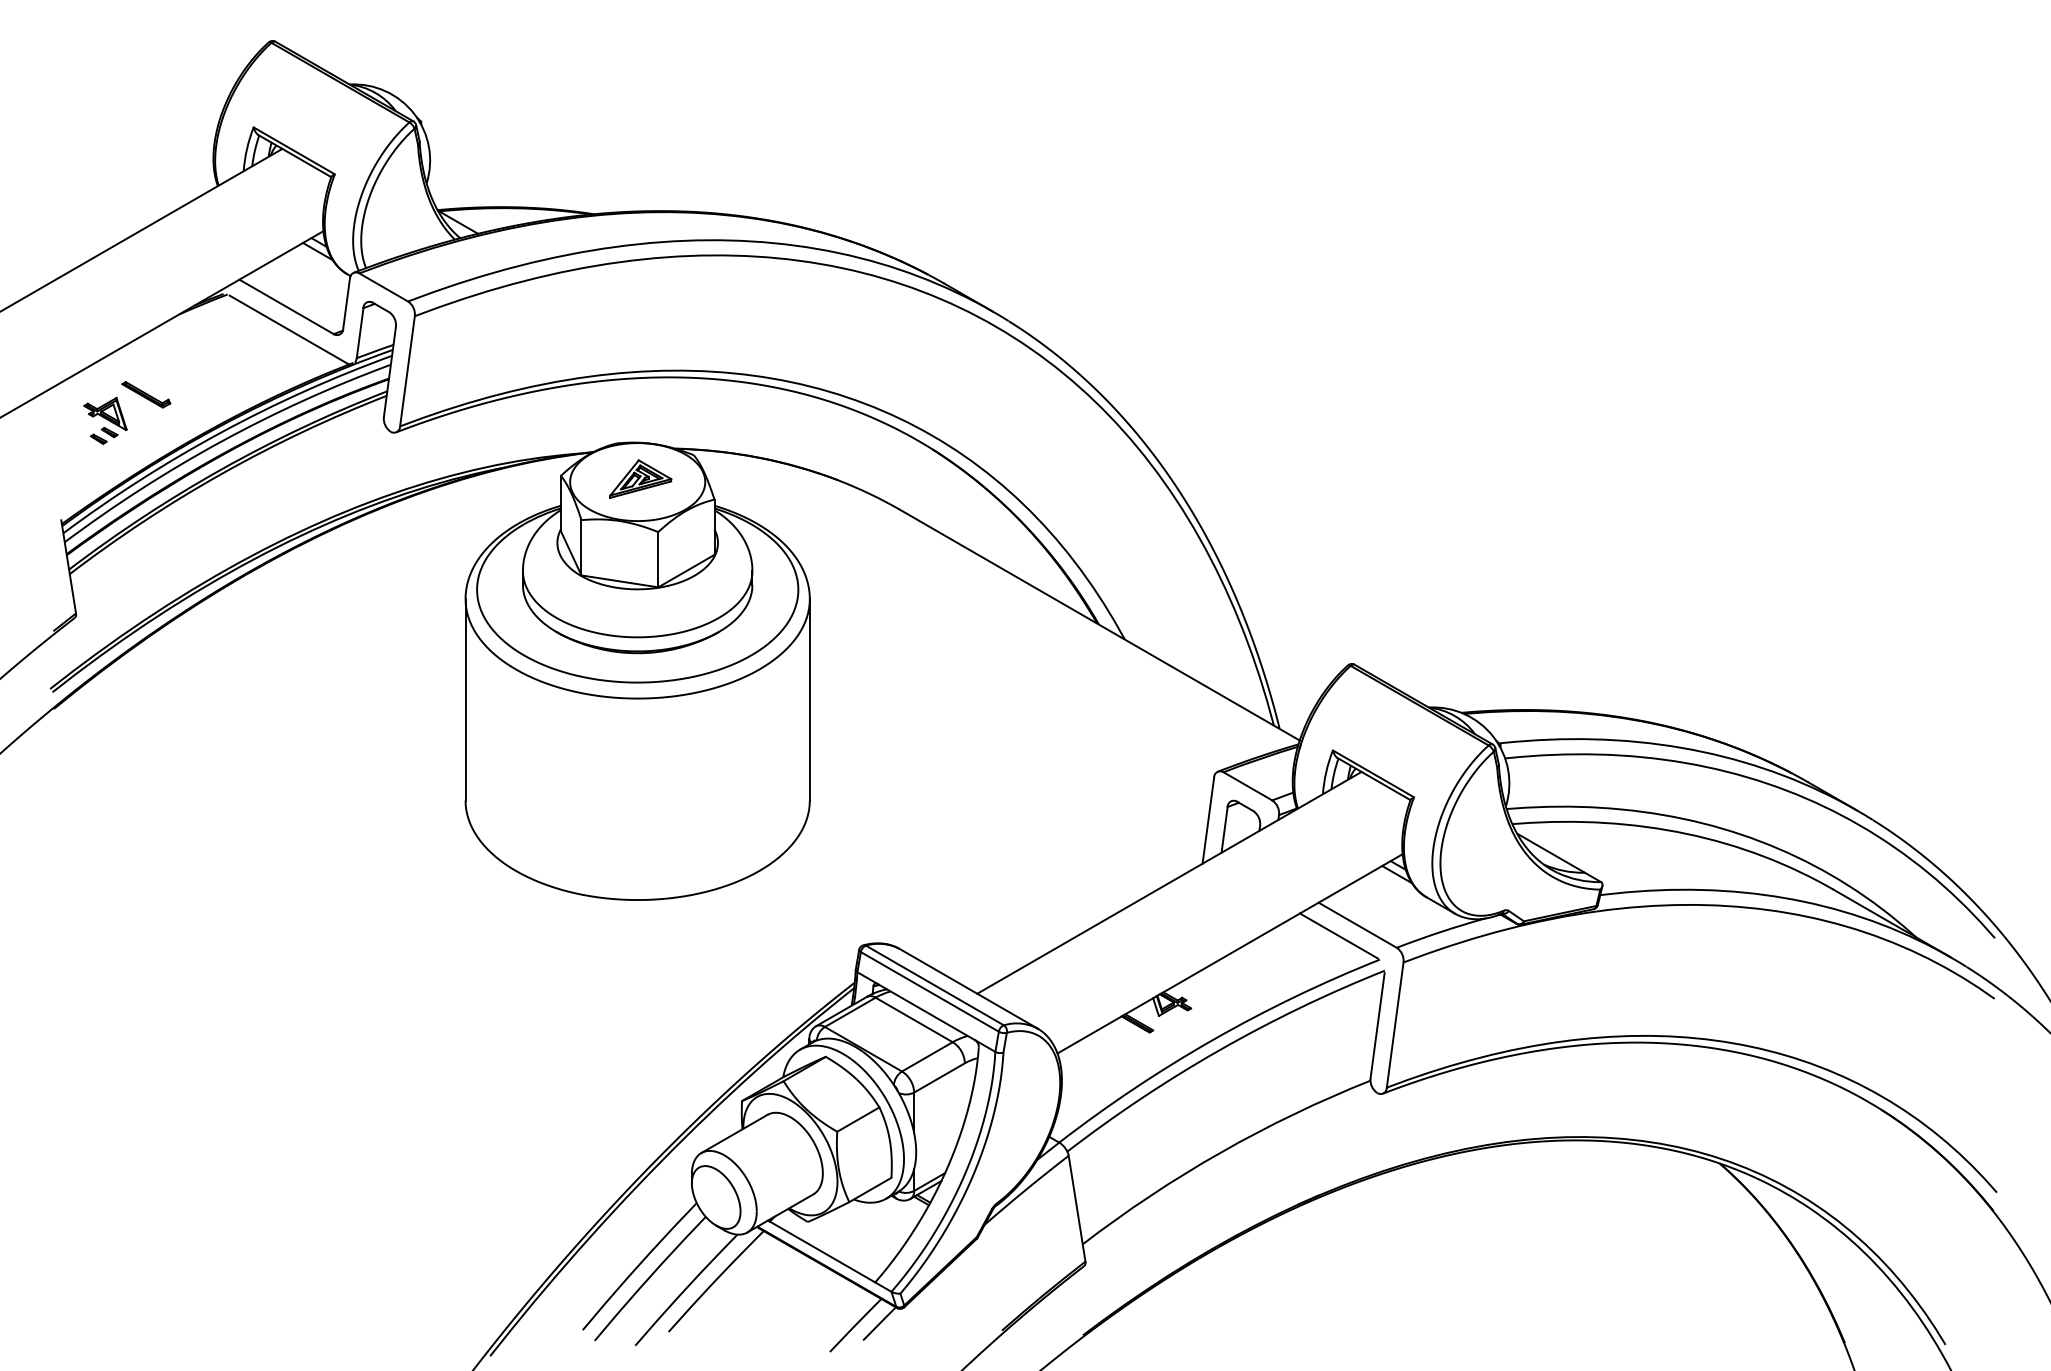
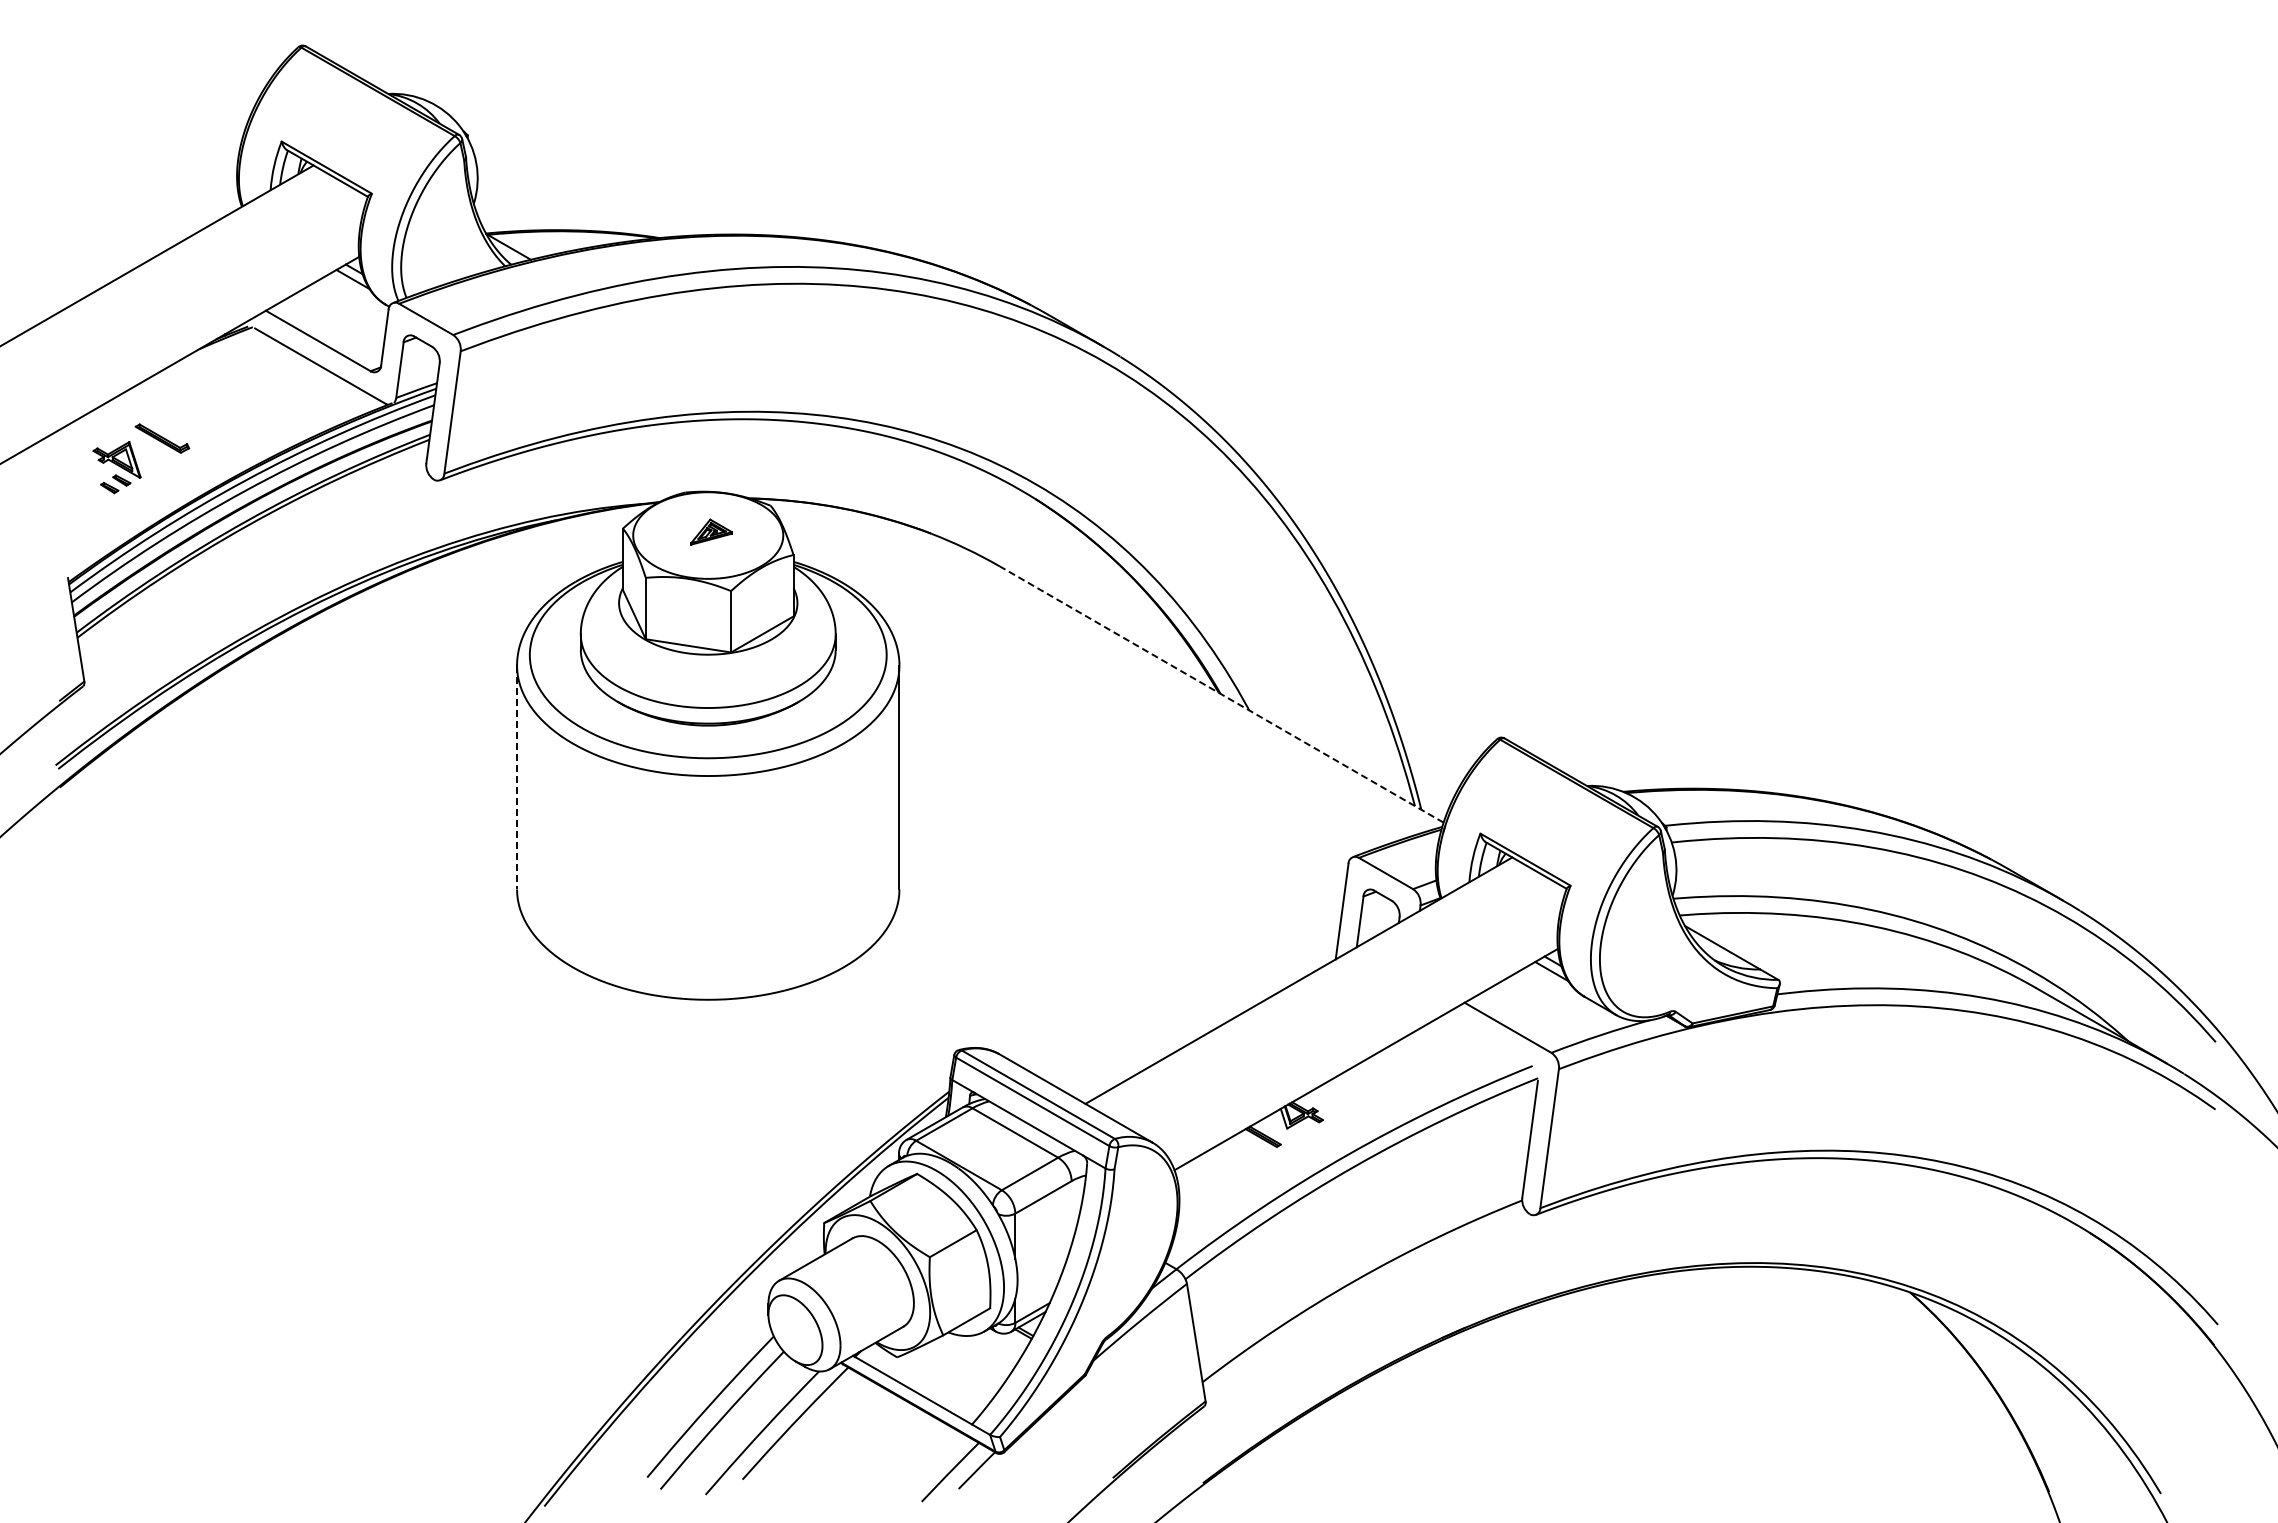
part: (640, 478) -> (711, 531), size x0.6
line: (1099, 625) -> (1221, 694), solid -> dashed
line: (465, 699) -> (517, 777), solid -> dashed
line: (1338, 935) -> (1486, 1039), removed

